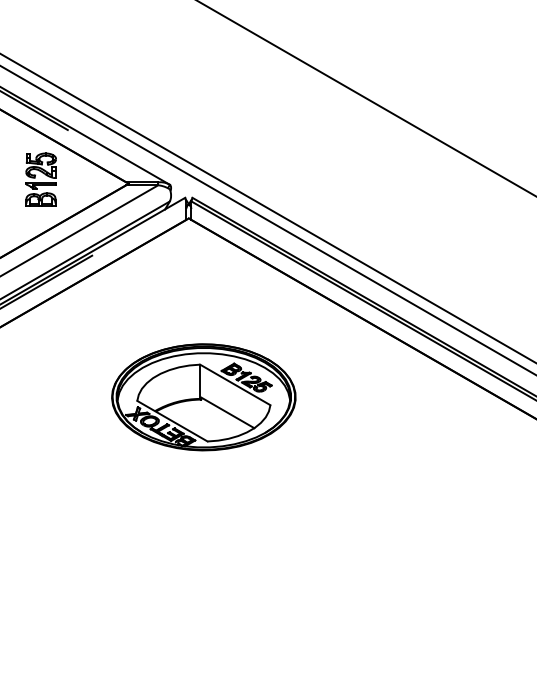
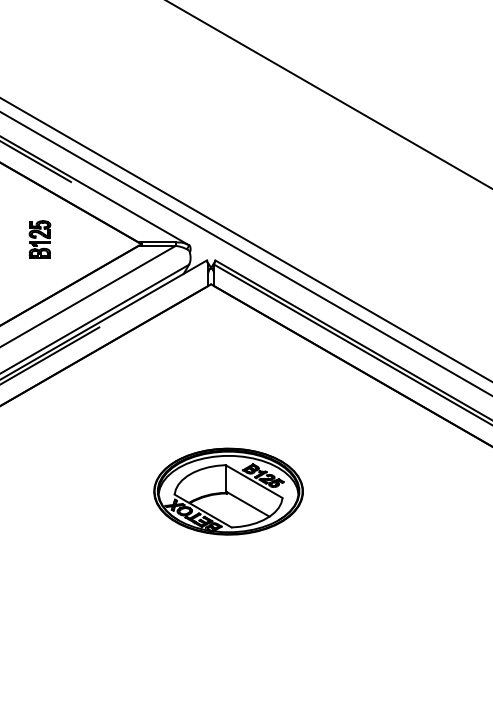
part: (40, 179) -> (39, 239), size x0.6
part: (203, 397) -> (228, 491), size x0.7

